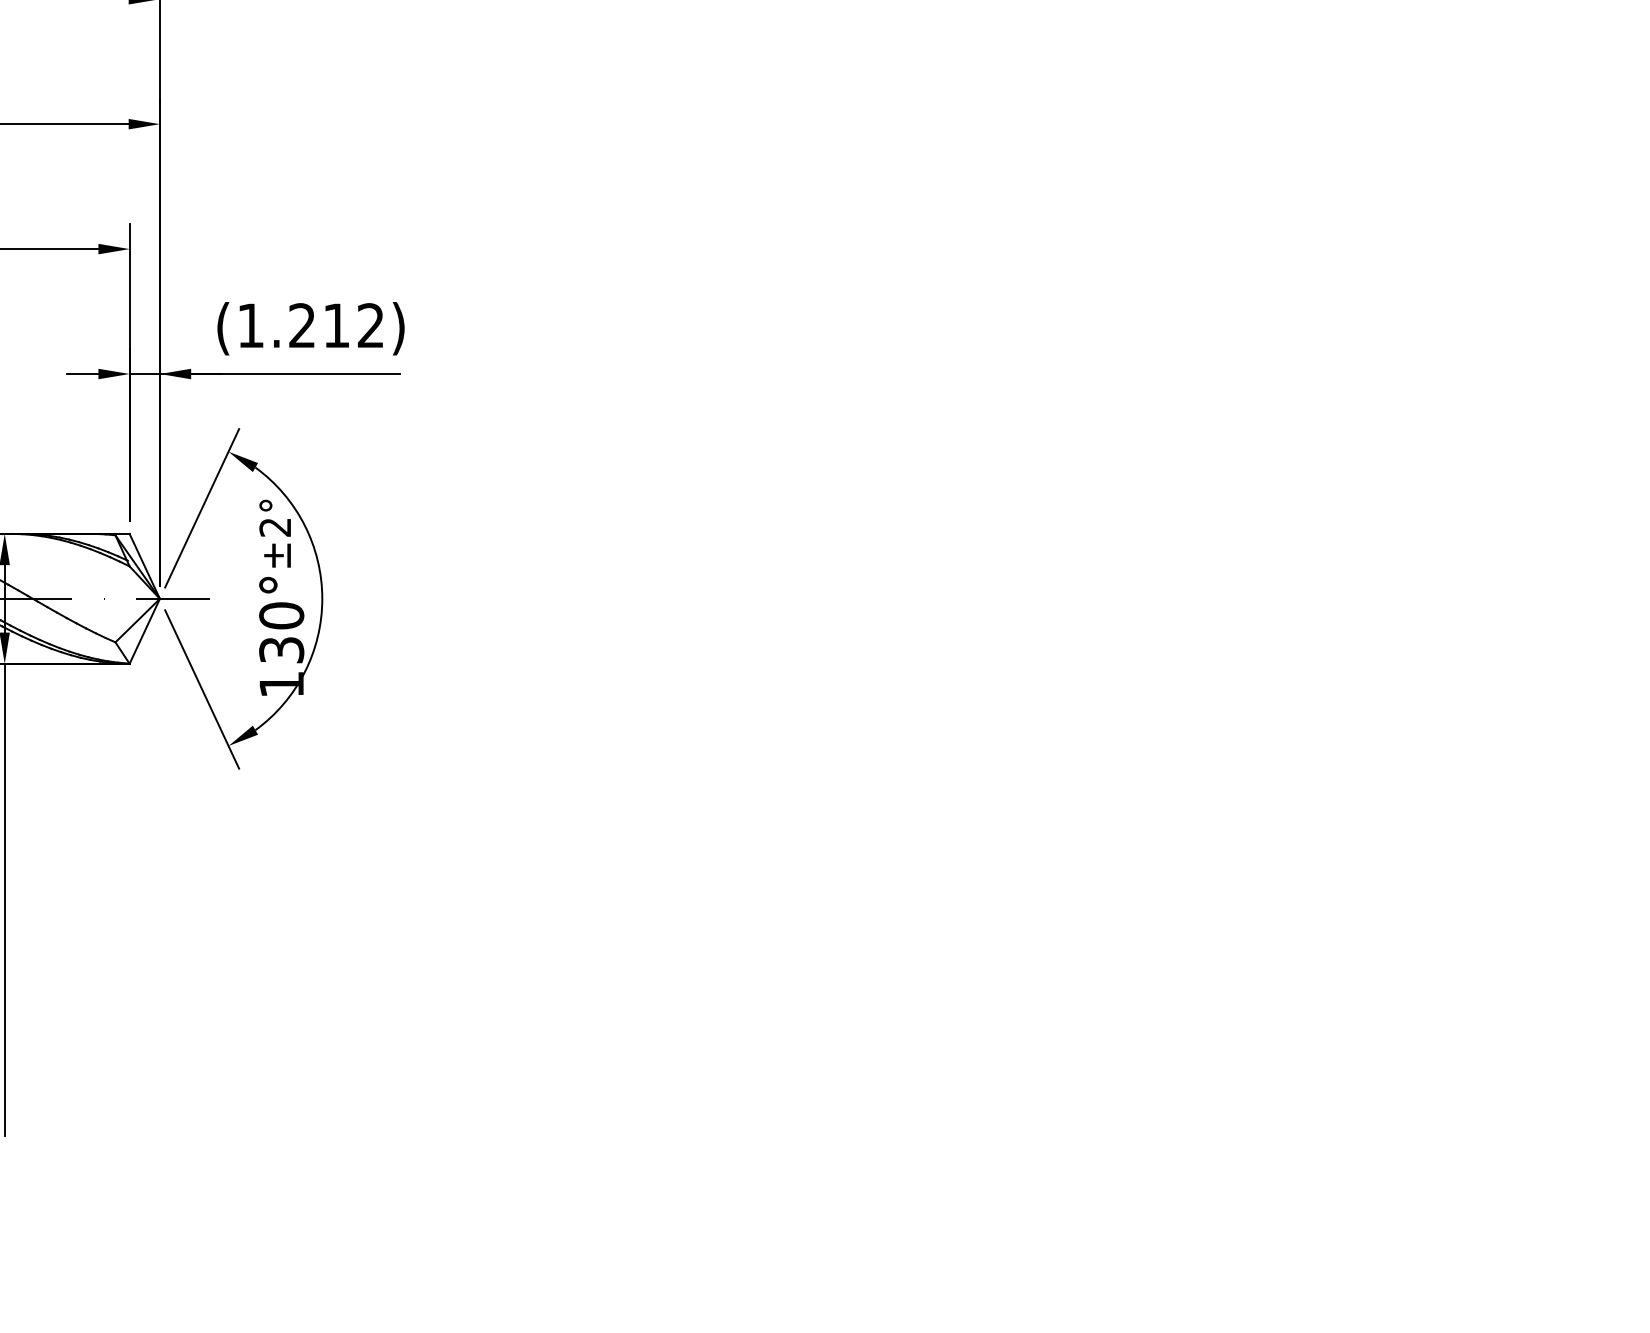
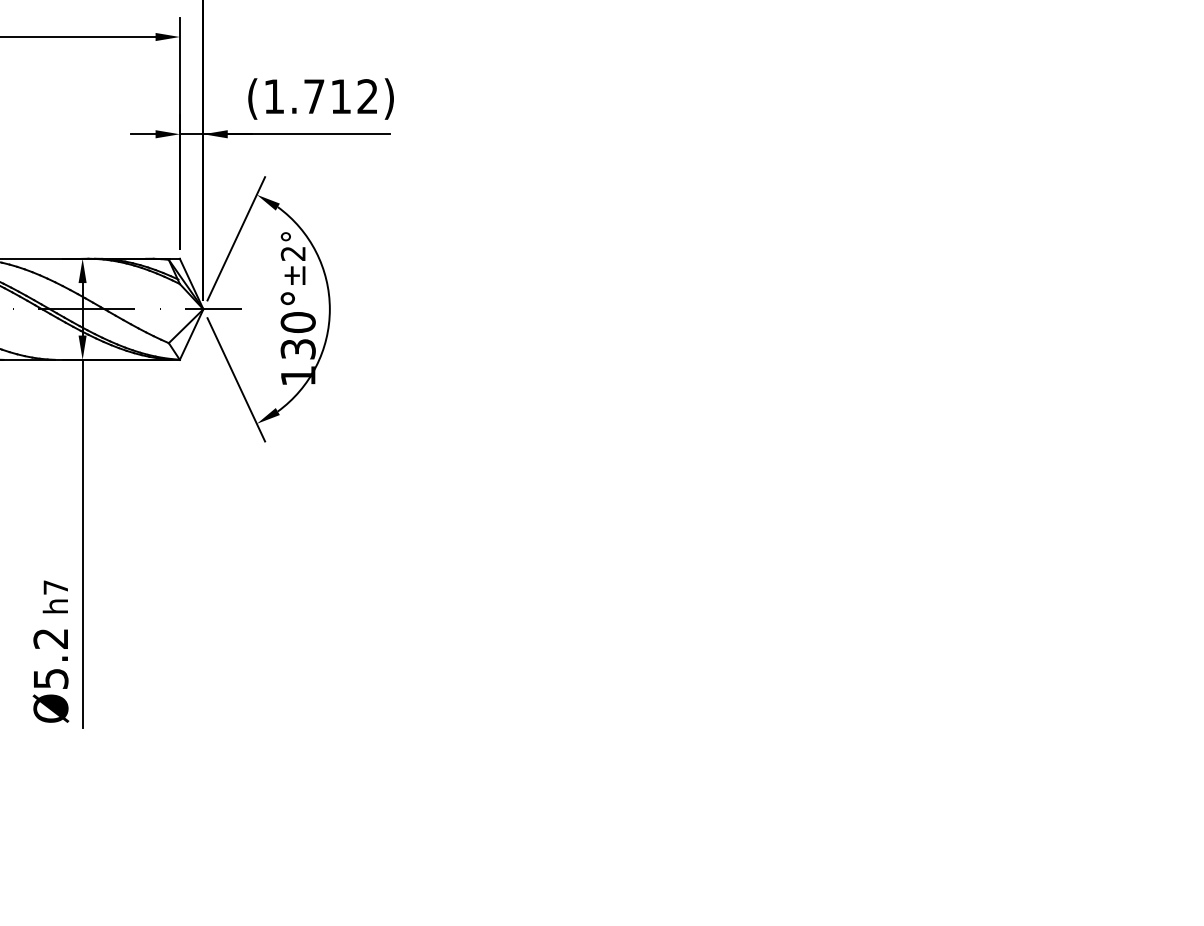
text: (301, 325) -> (313, 96), (1.212) -> (1.712)

